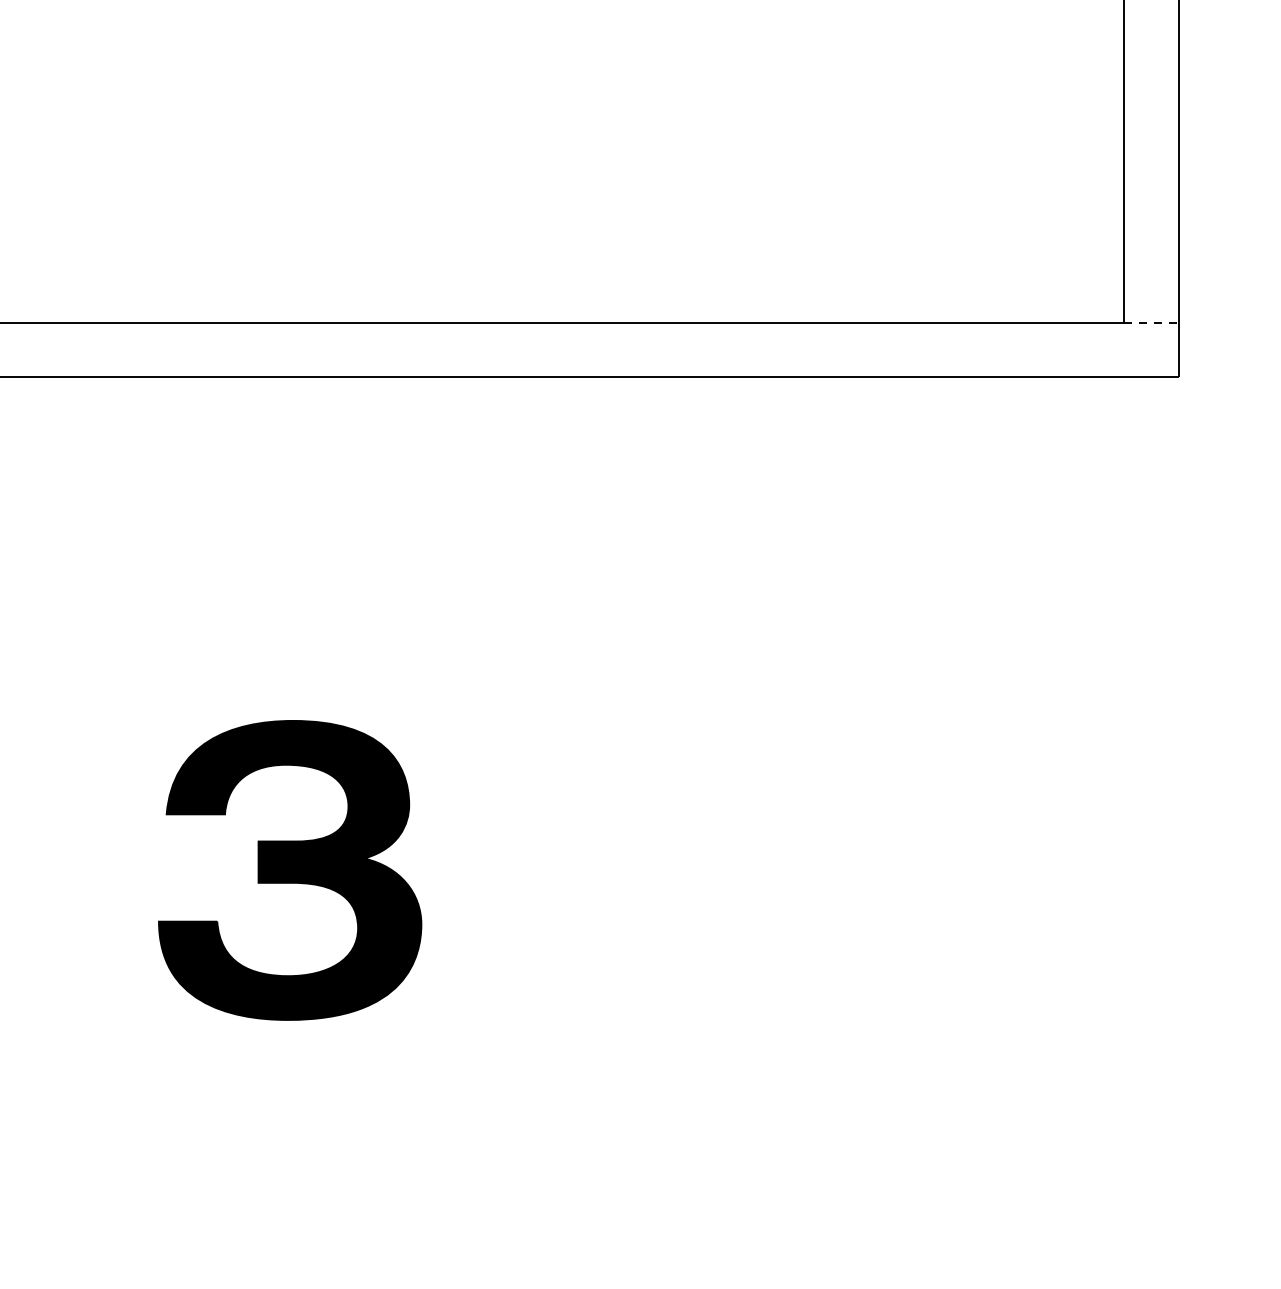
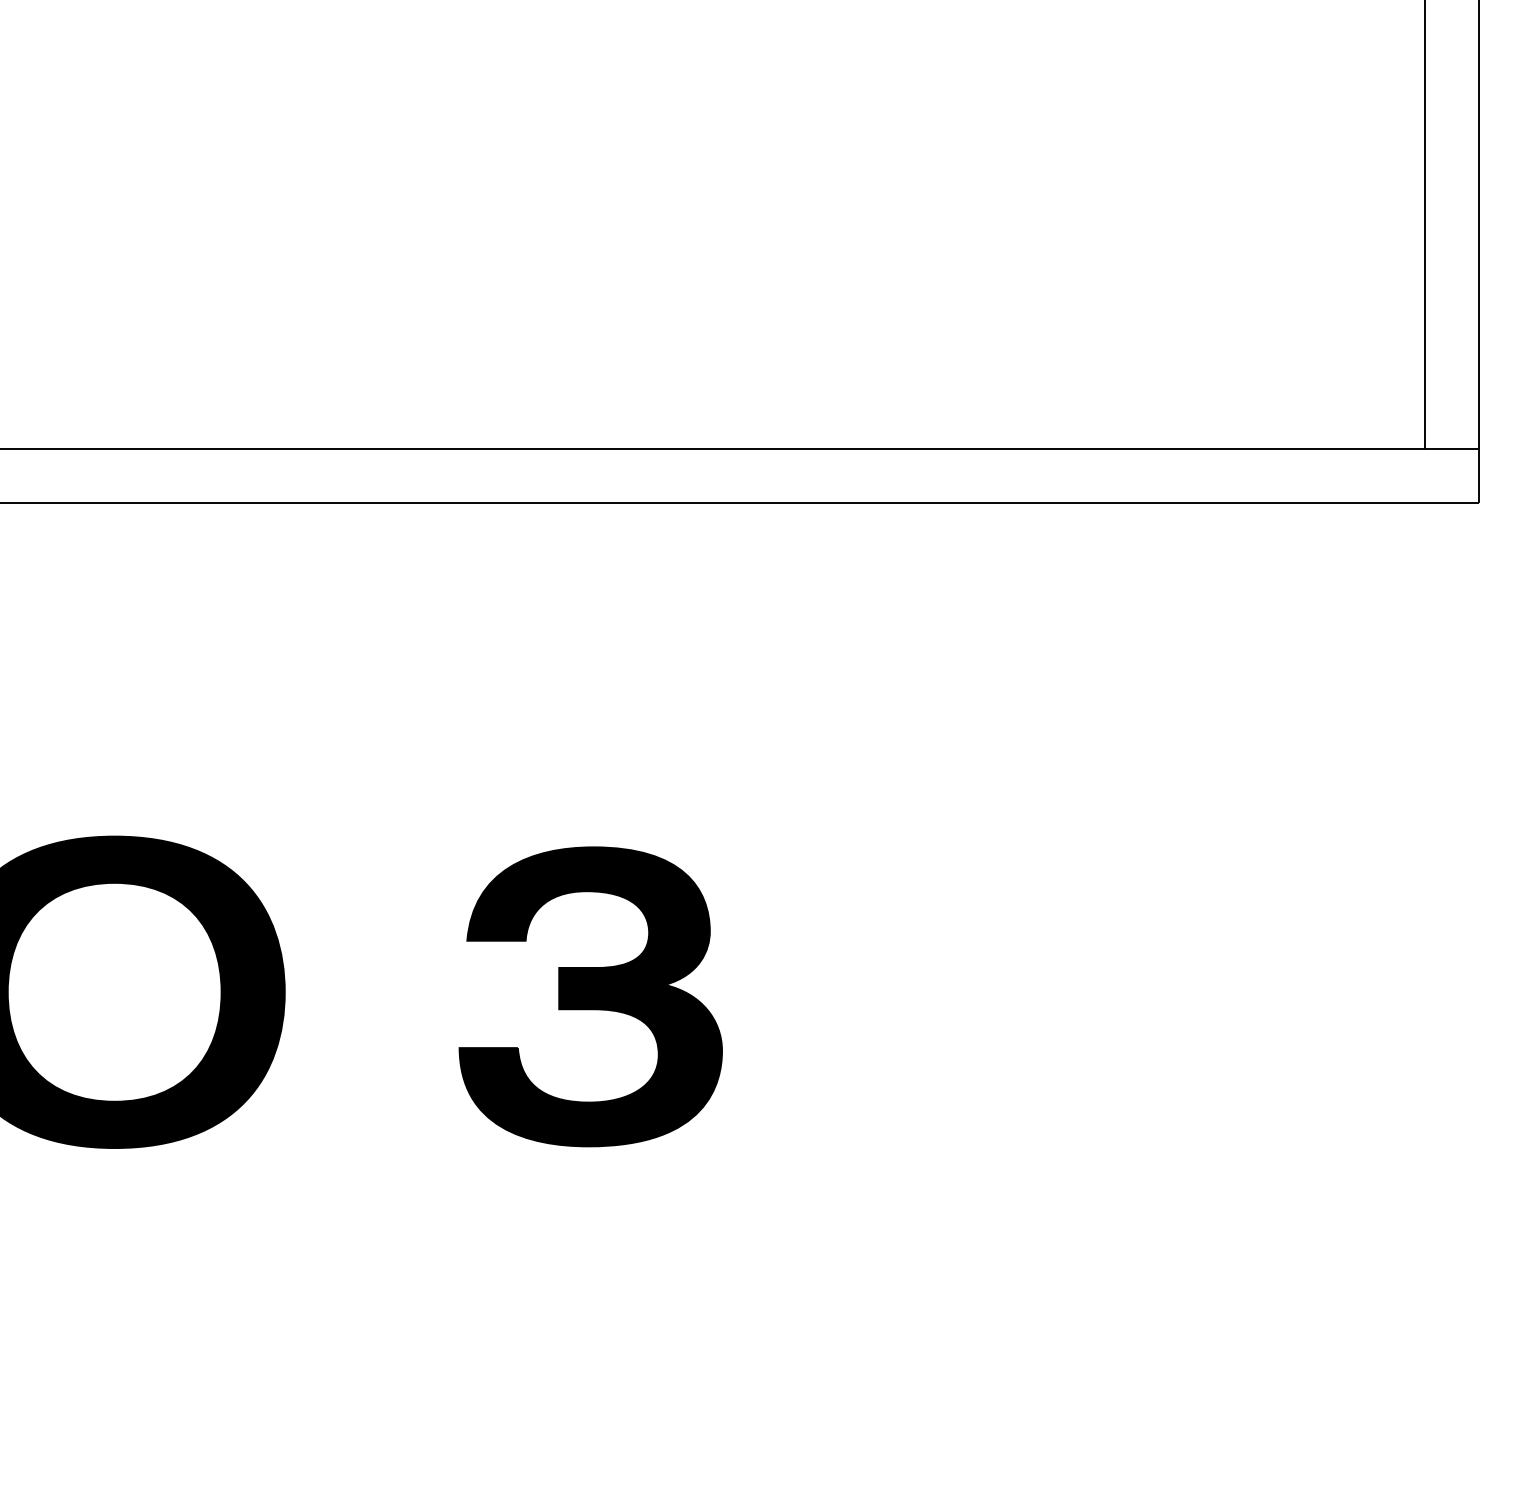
line: (1151, 322) -> (1452, 448), dashed -> solid

